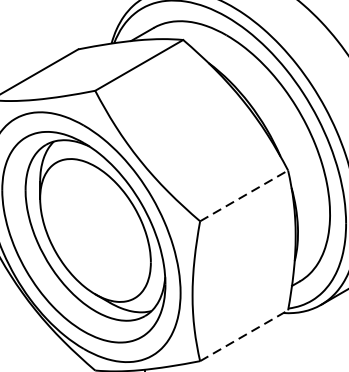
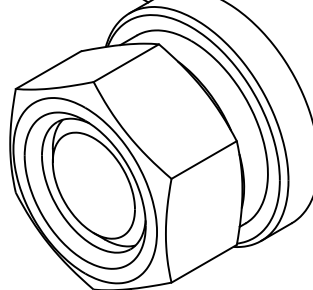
line: (244, 196) -> (204, 160), dashed -> solid
line: (244, 335) -> (204, 263), dashed -> solid

